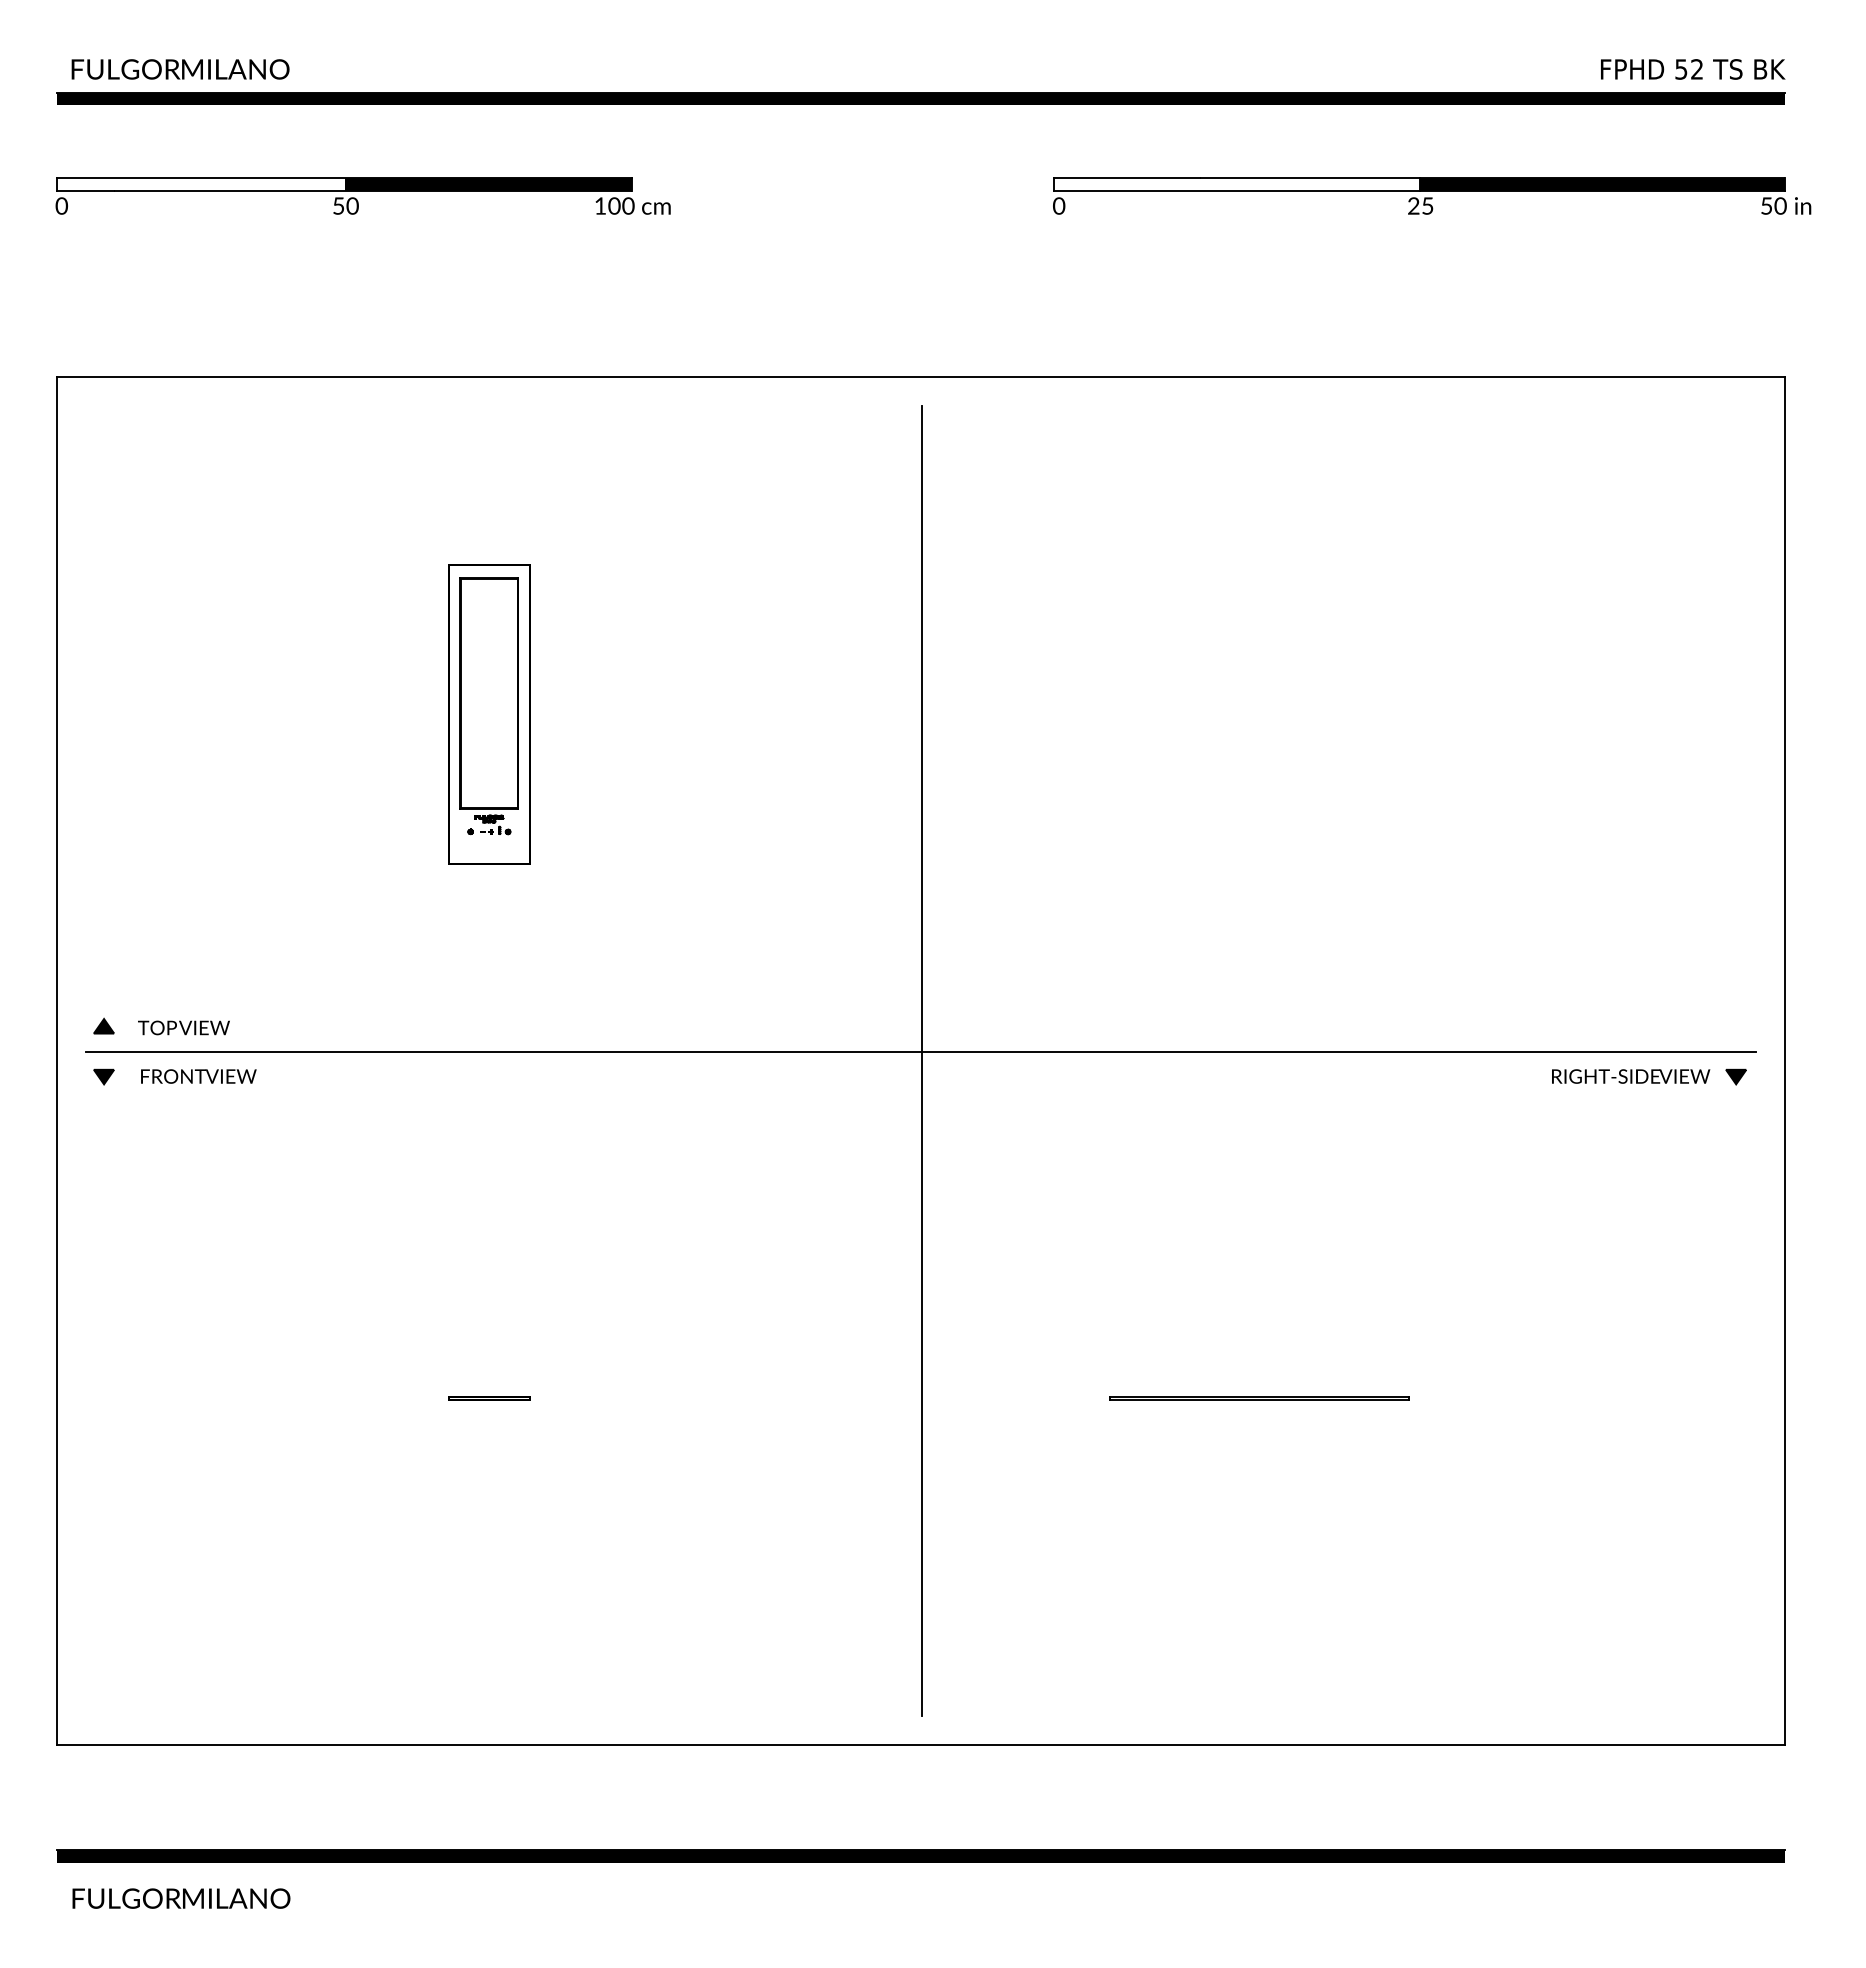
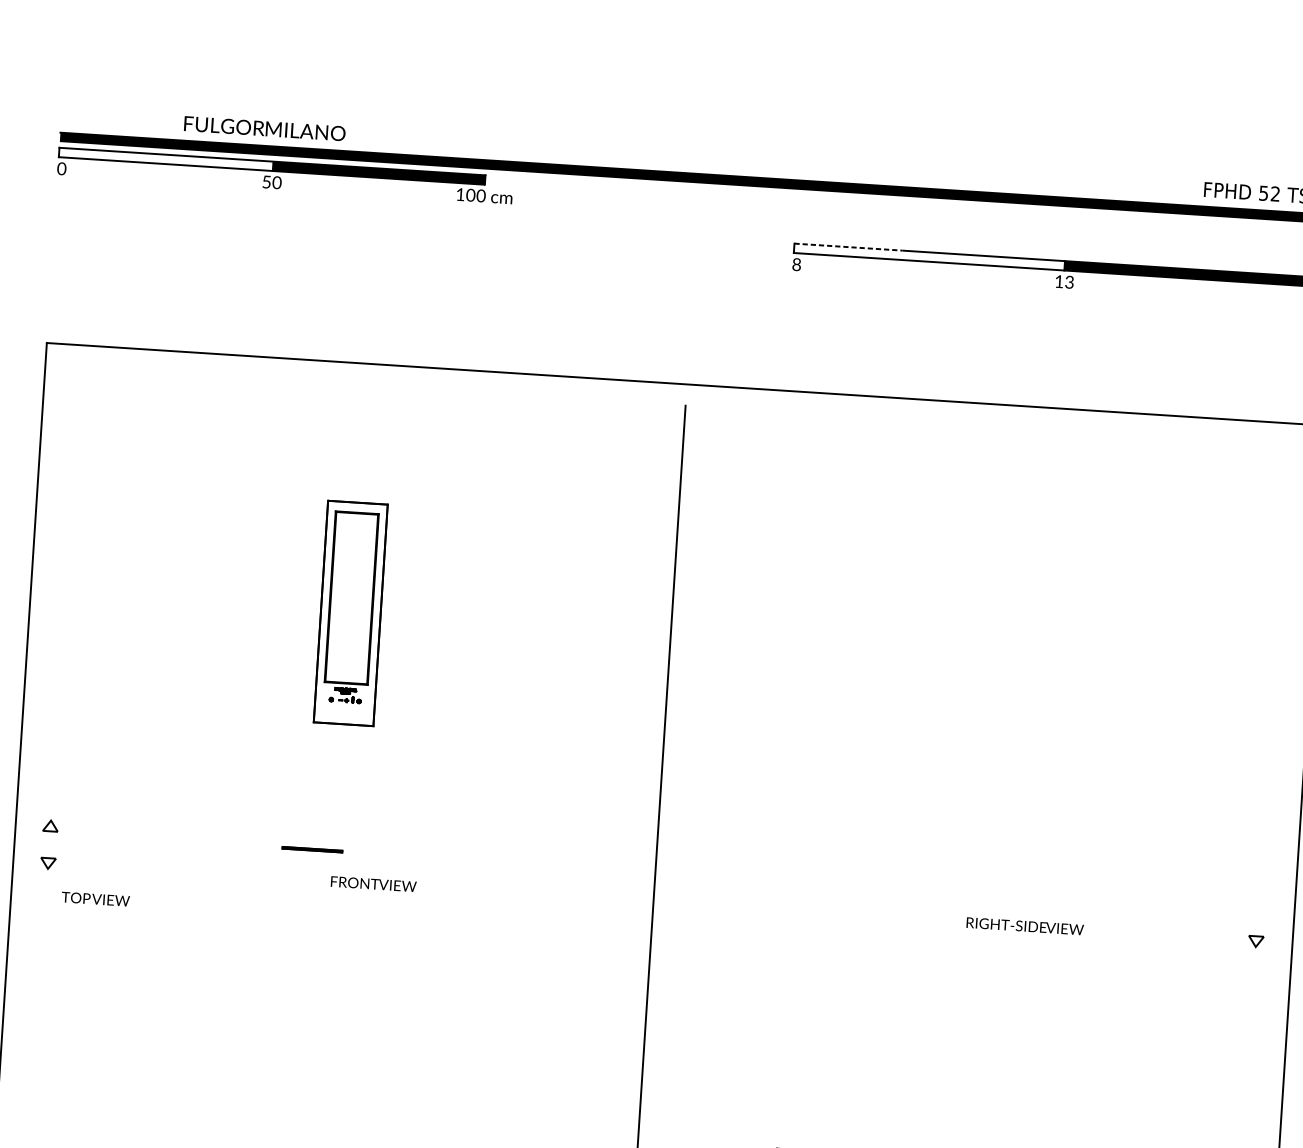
text: (180, 69) -> (264, 128), moved
line: (1127, 177) -> (848, 246), solid -> dashed
part: (362, 195) -> (284, 175), moved
text: (1420, 205) -> (1064, 281), 25 -> 13
text: (1059, 206) -> (797, 265), 0 -> 8
fill: (103, 1026) -> (50, 826), removed
text: (183, 1027) -> (95, 898), moved
line: (920, 1051) -> (653, 883), removed
fill: (103, 1076) -> (47, 863), removed
text: (198, 1076) -> (373, 884), moved
text: (1631, 1076) -> (1025, 926), moved
fill: (1736, 1076) -> (1256, 941), removed
line: (489, 1397) -> (312, 849), moved

